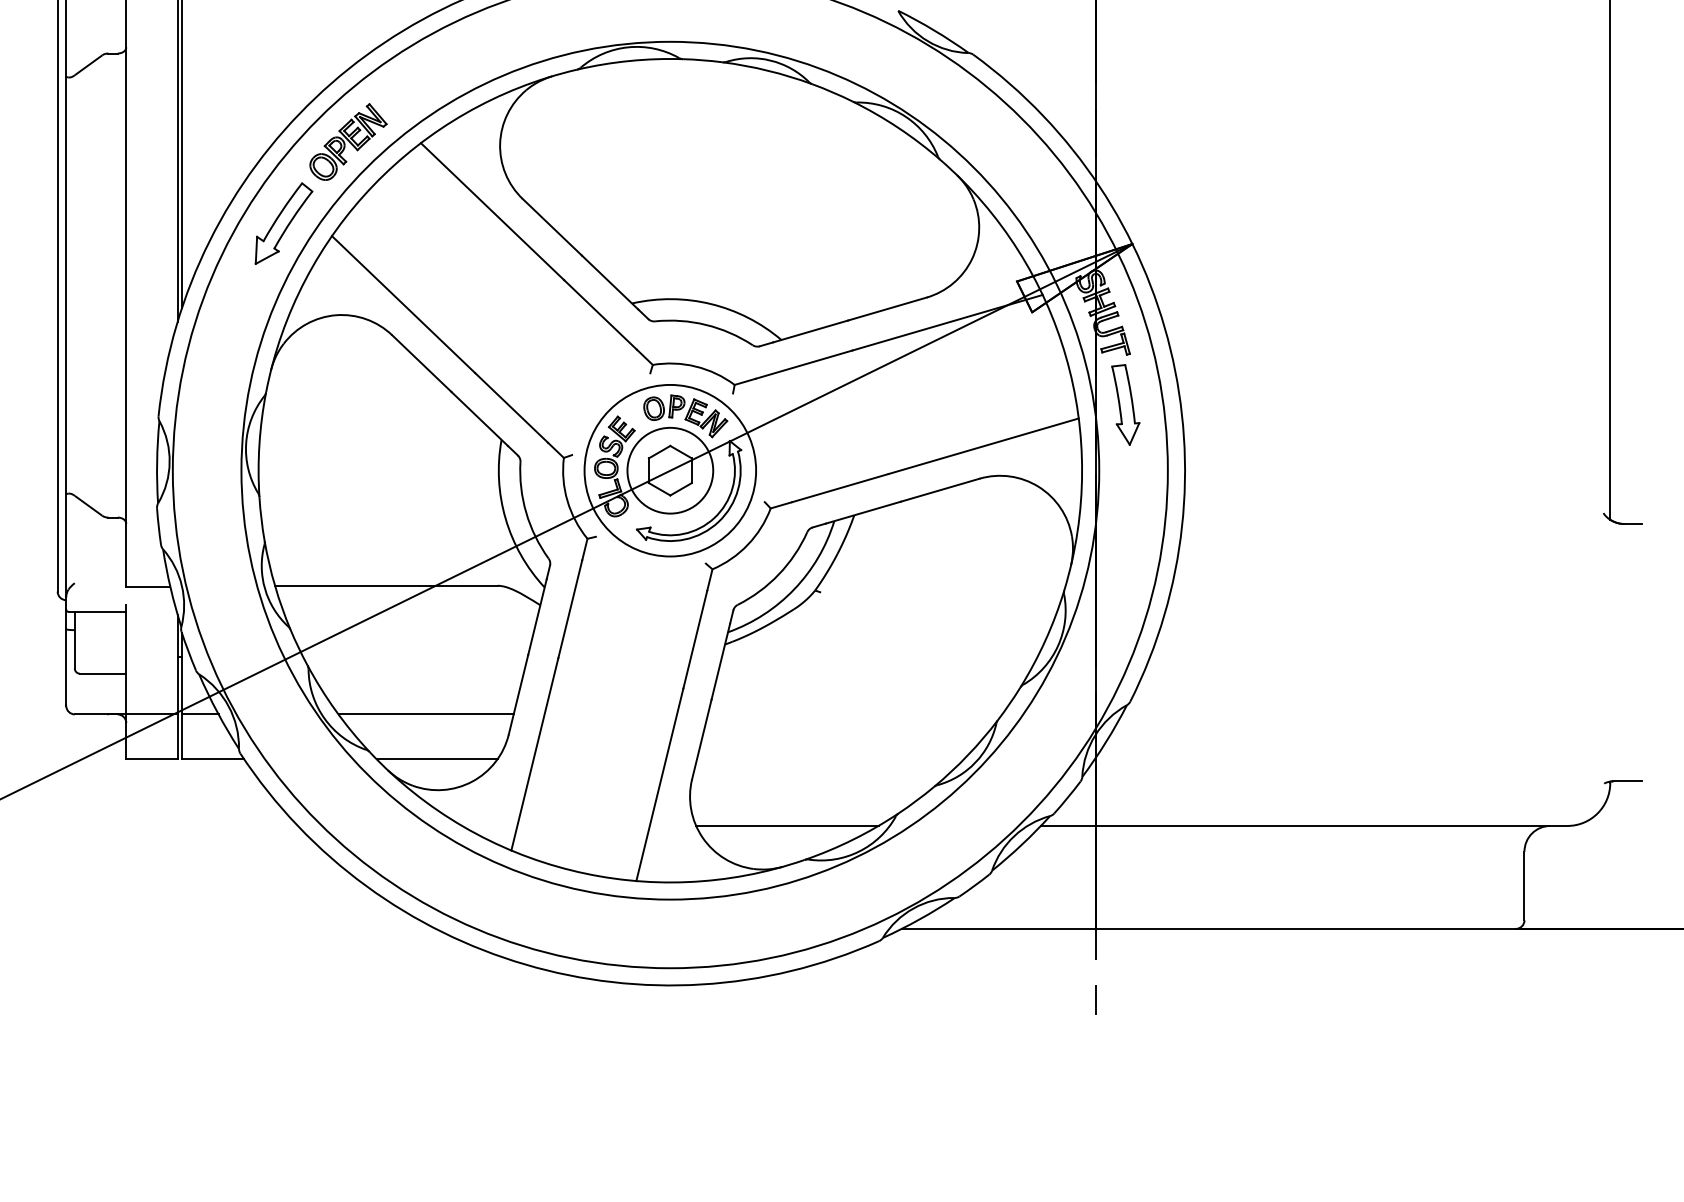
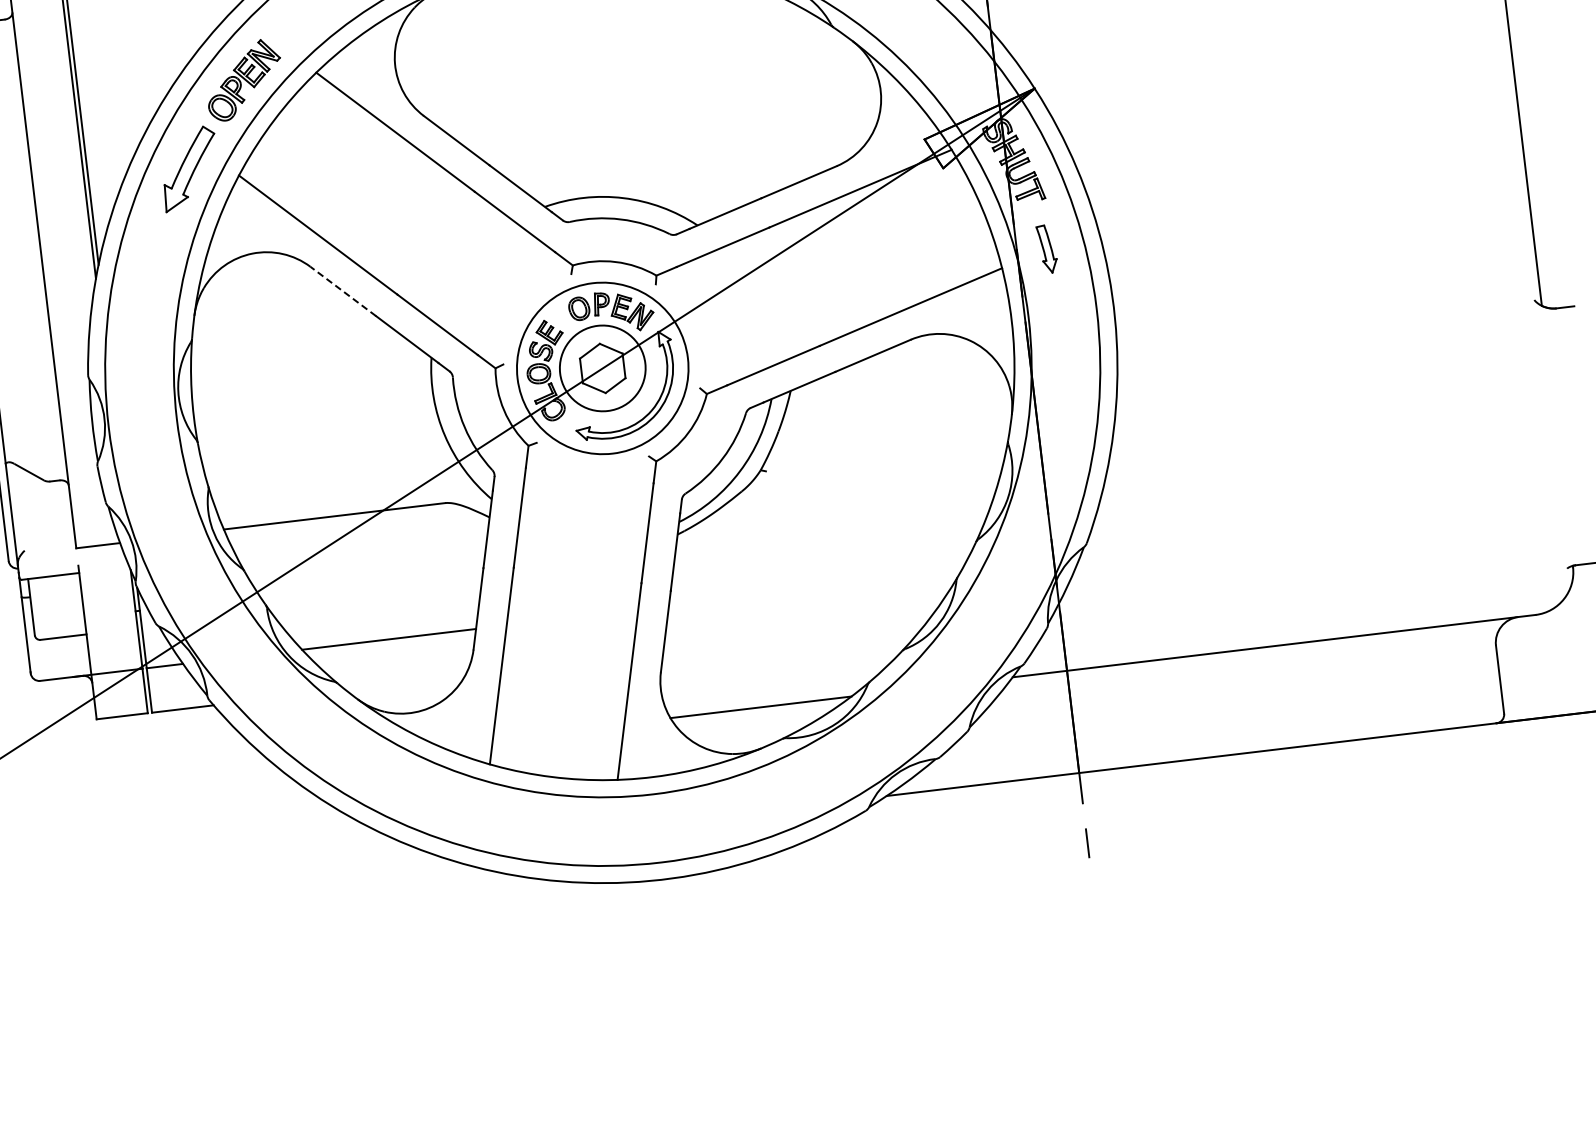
line: (421, 363) -> (342, 291), solid -> dashed
part: (1125, 404) -> (1046, 248), size x0.6
line: (436, 759) -> (404, 682), removed

